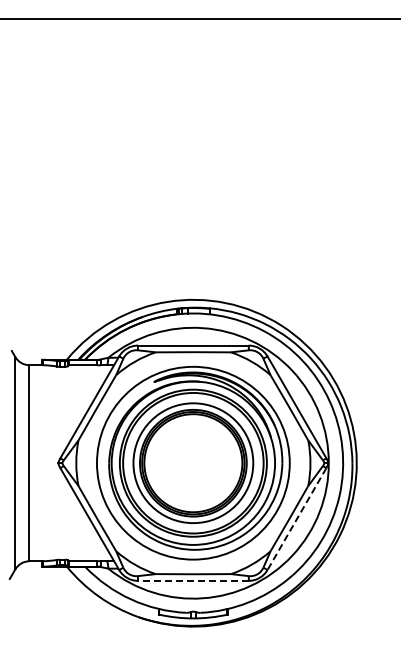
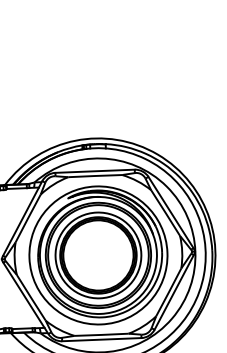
line: (296, 519) -> (173, 292), dashed -> solid
line: (192, 580) -> (101, 339), dashed -> solid

